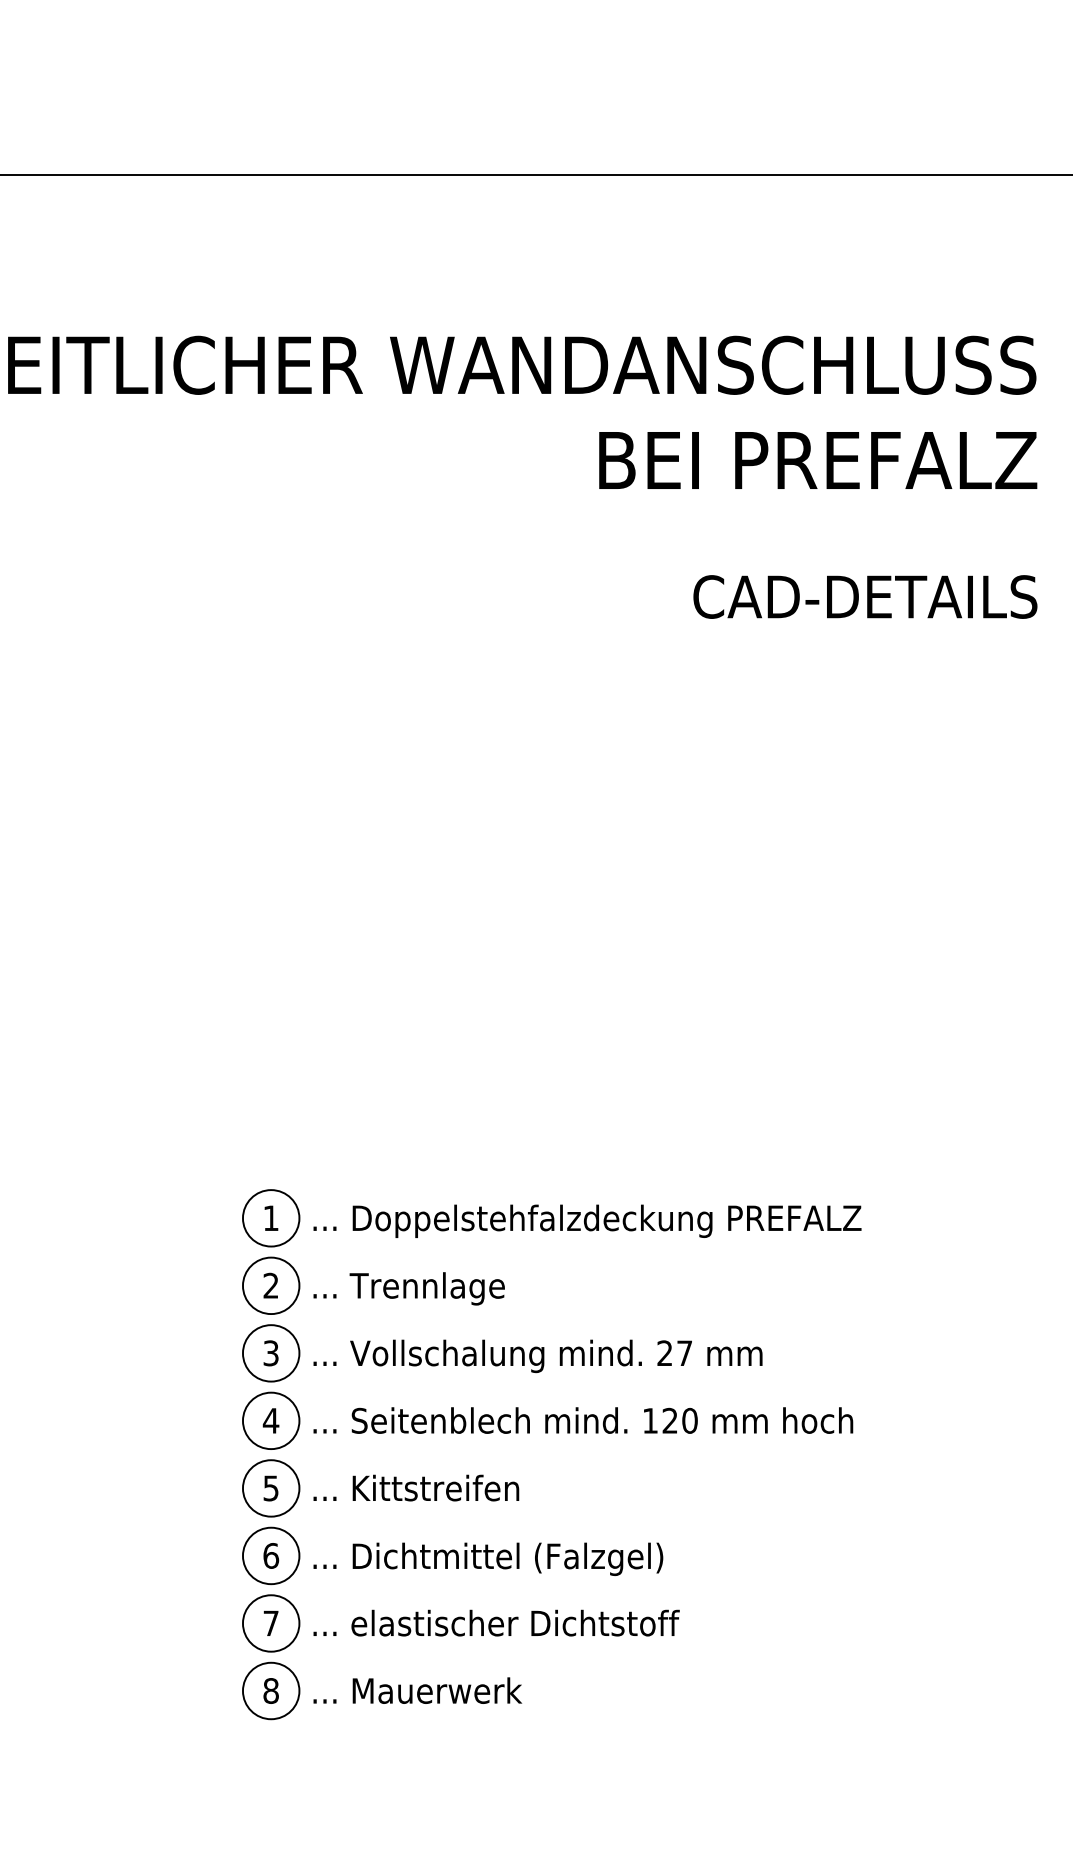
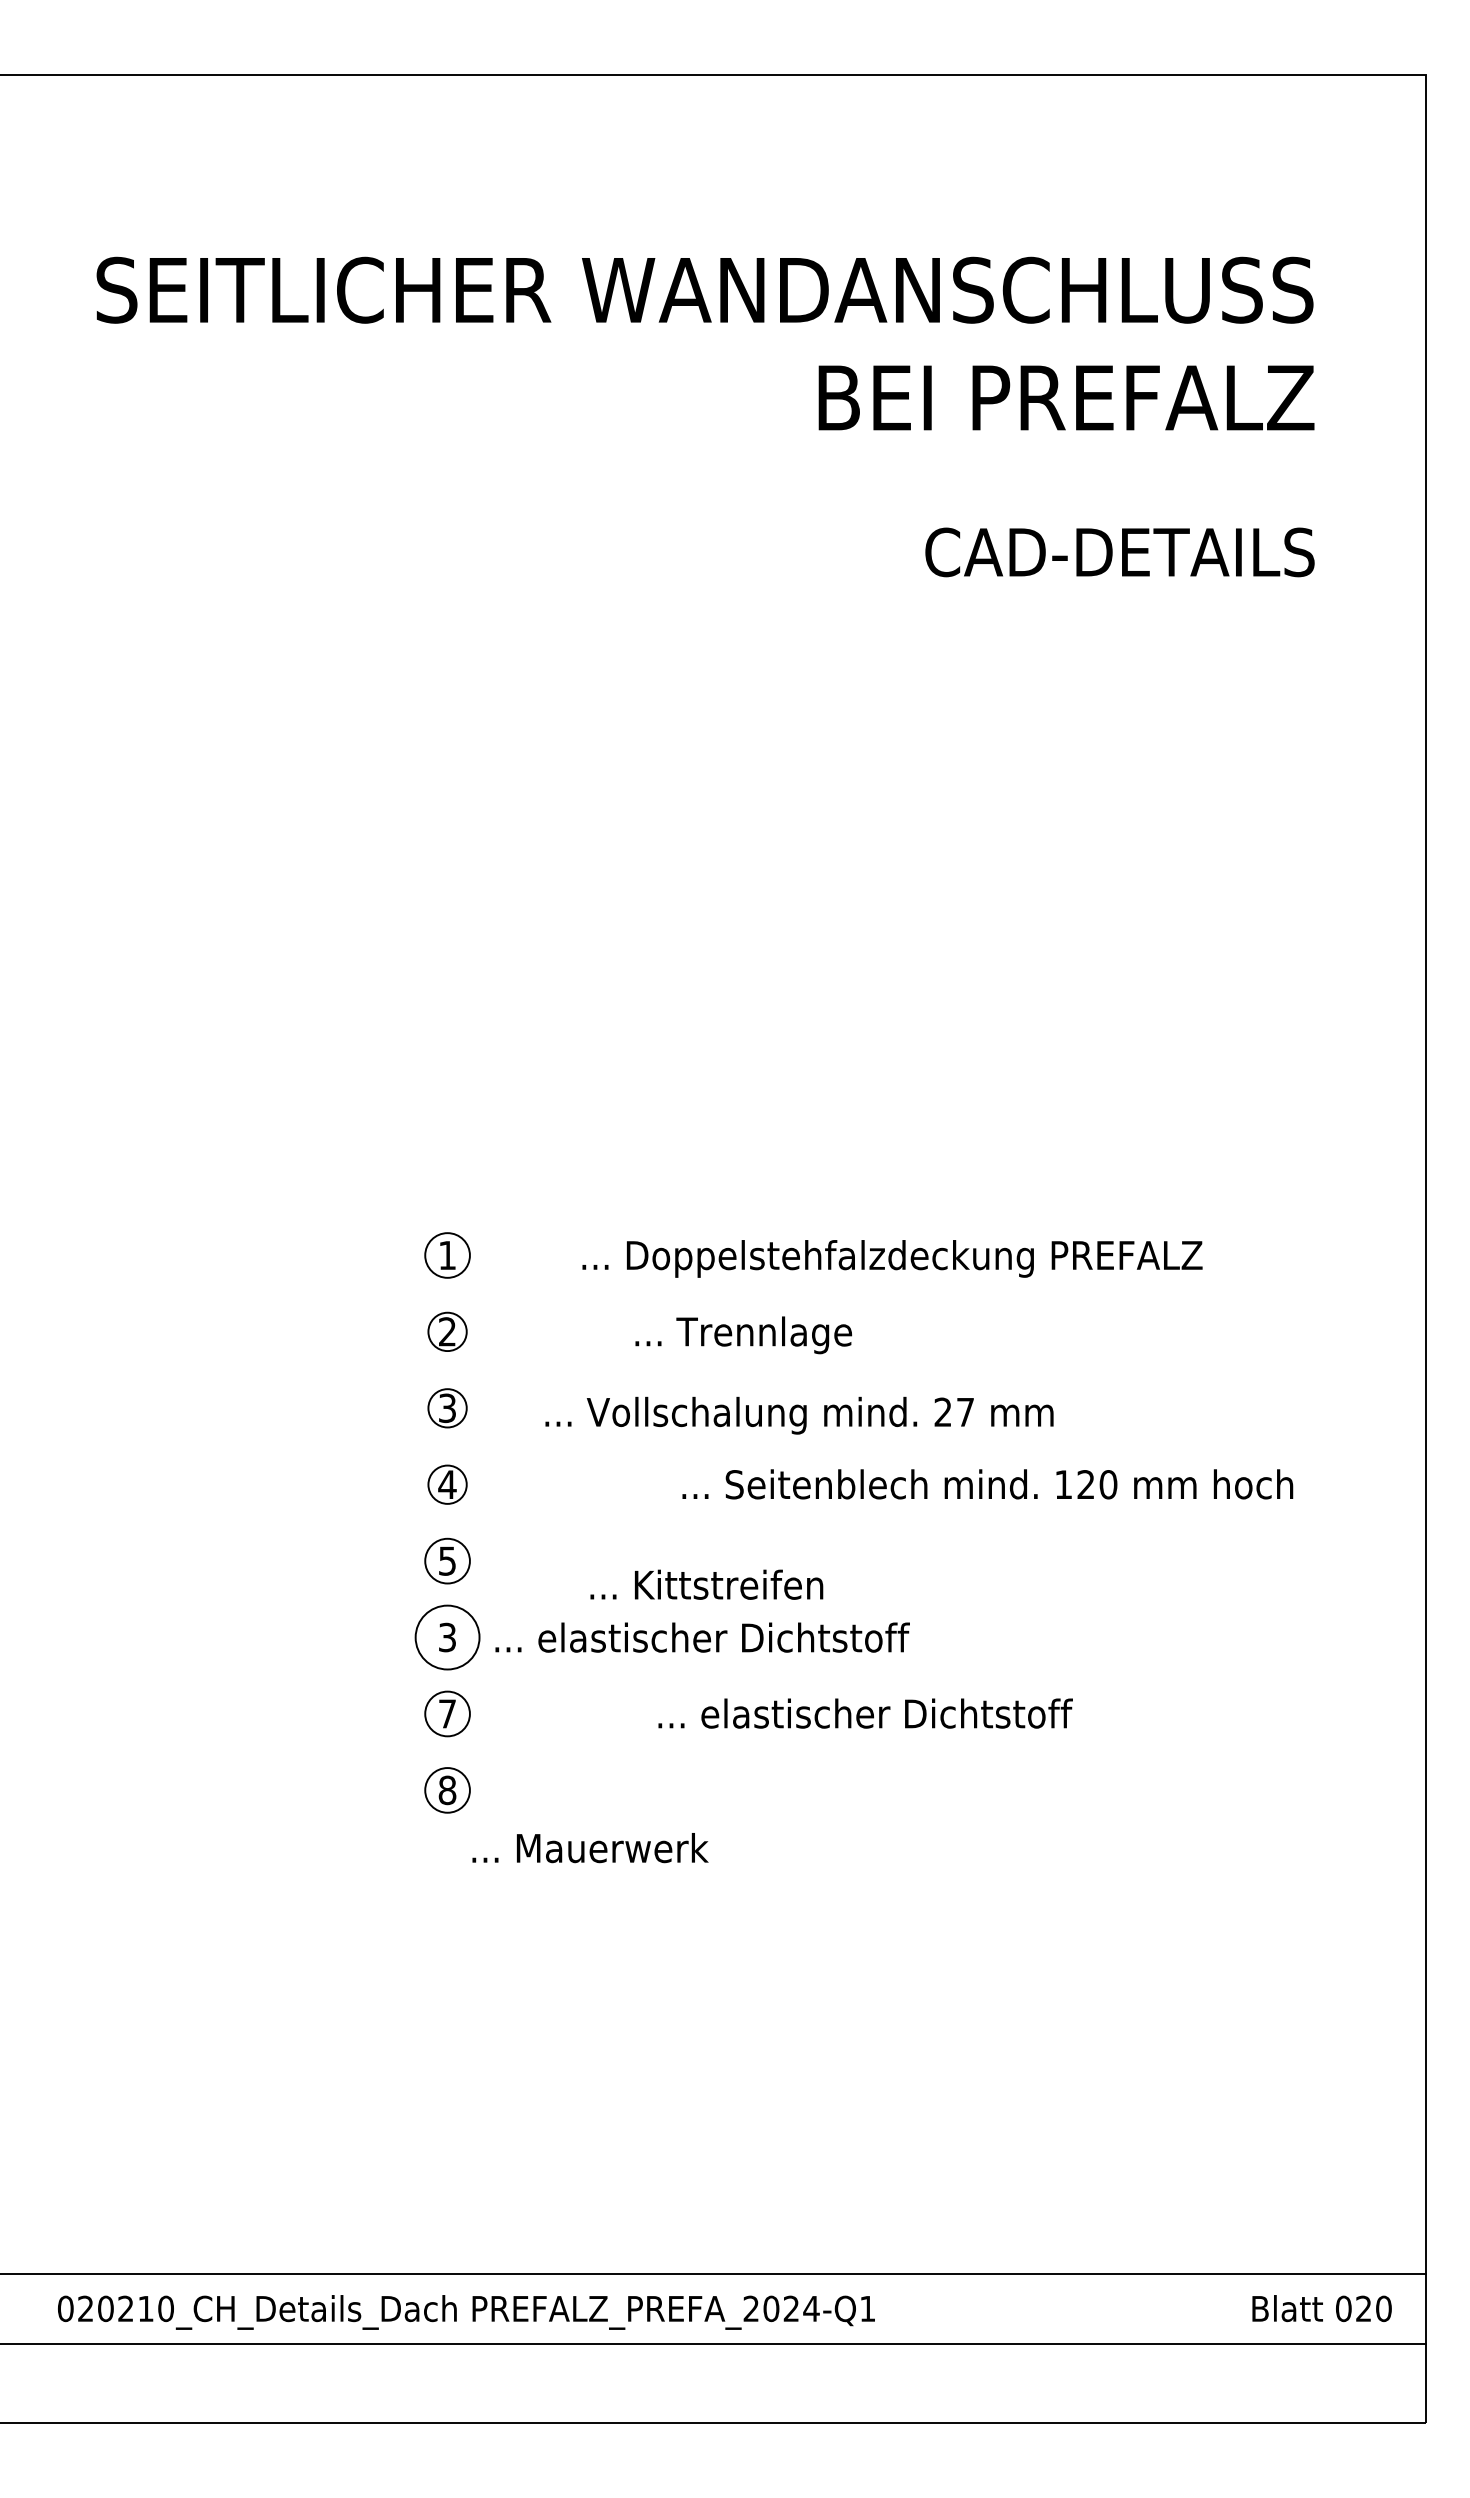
circle: (271, 1218) -> (447, 1255), size x0.7
text: (587, 1220) -> (892, 1258), moved
circle: (271, 1285) -> (447, 1331), size x0.6
text: (408, 1289) -> (743, 1335), moved
circle: (271, 1353) -> (447, 1408), size x0.6
text: (538, 1356) -> (799, 1415), moved
circle: (271, 1420) -> (447, 1484), size x0.6
text: (583, 1420) -> (987, 1484), moved
text: (416, 1487) -> (706, 1584), moved
circle: (271, 1488) -> (447, 1561), size x0.7
text: (271, 1555) -> (447, 1637), 6 -> 3
text: (515, 1559) -> (723, 1641), ... Dichtmittel (Falzgel) -> ... elastischer Dichtstoff
circle: (271, 1623) -> (447, 1713), size x0.7
text: (496, 1623) -> (865, 1713), moved
circle: (271, 1691) -> (447, 1790), size x0.7
text: (417, 1691) -> (590, 1848), moved

